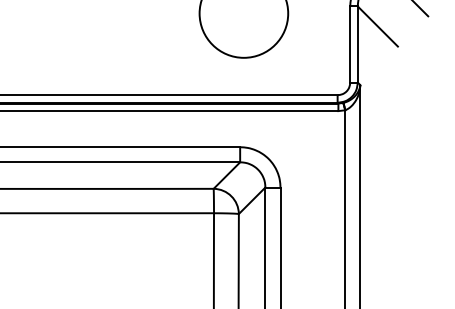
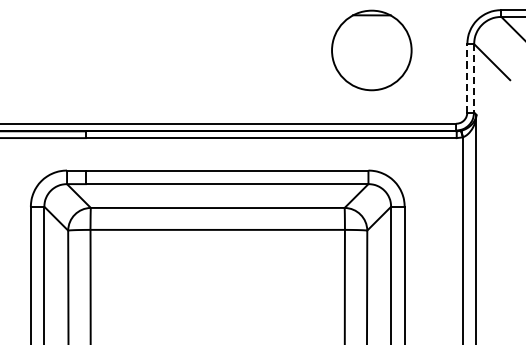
line: (350, 43) -> (467, 77), solid -> dashed
line: (358, 44) -> (474, 78), solid -> dashed

